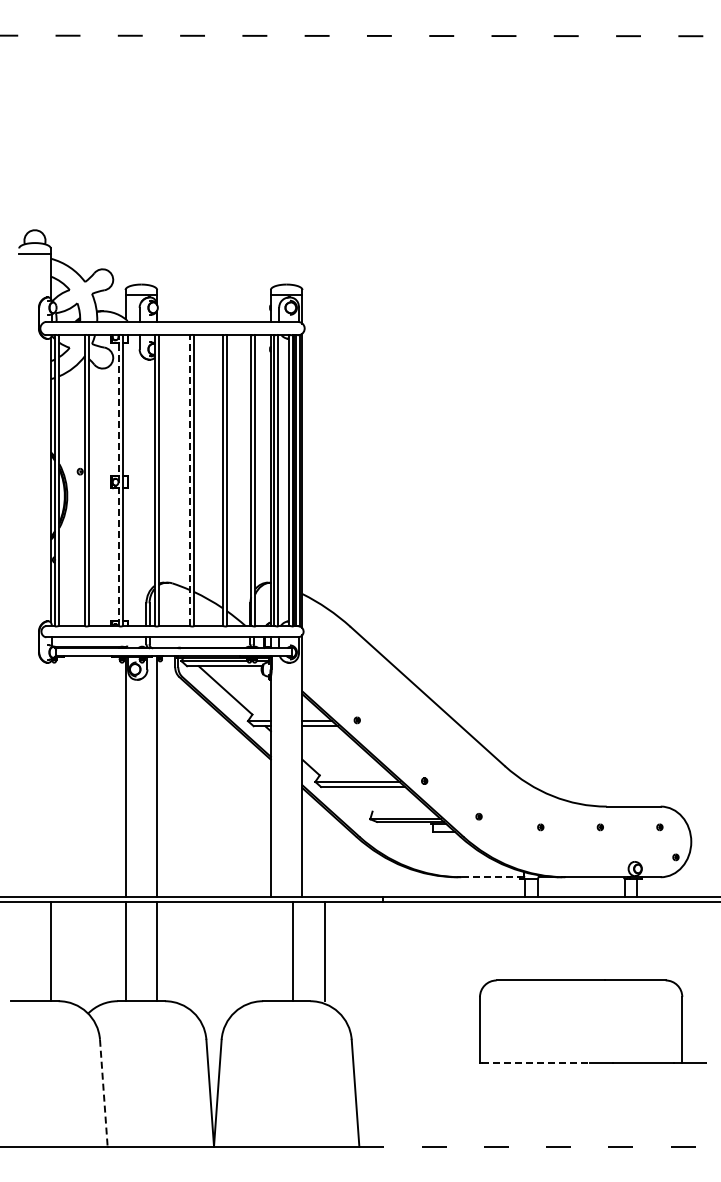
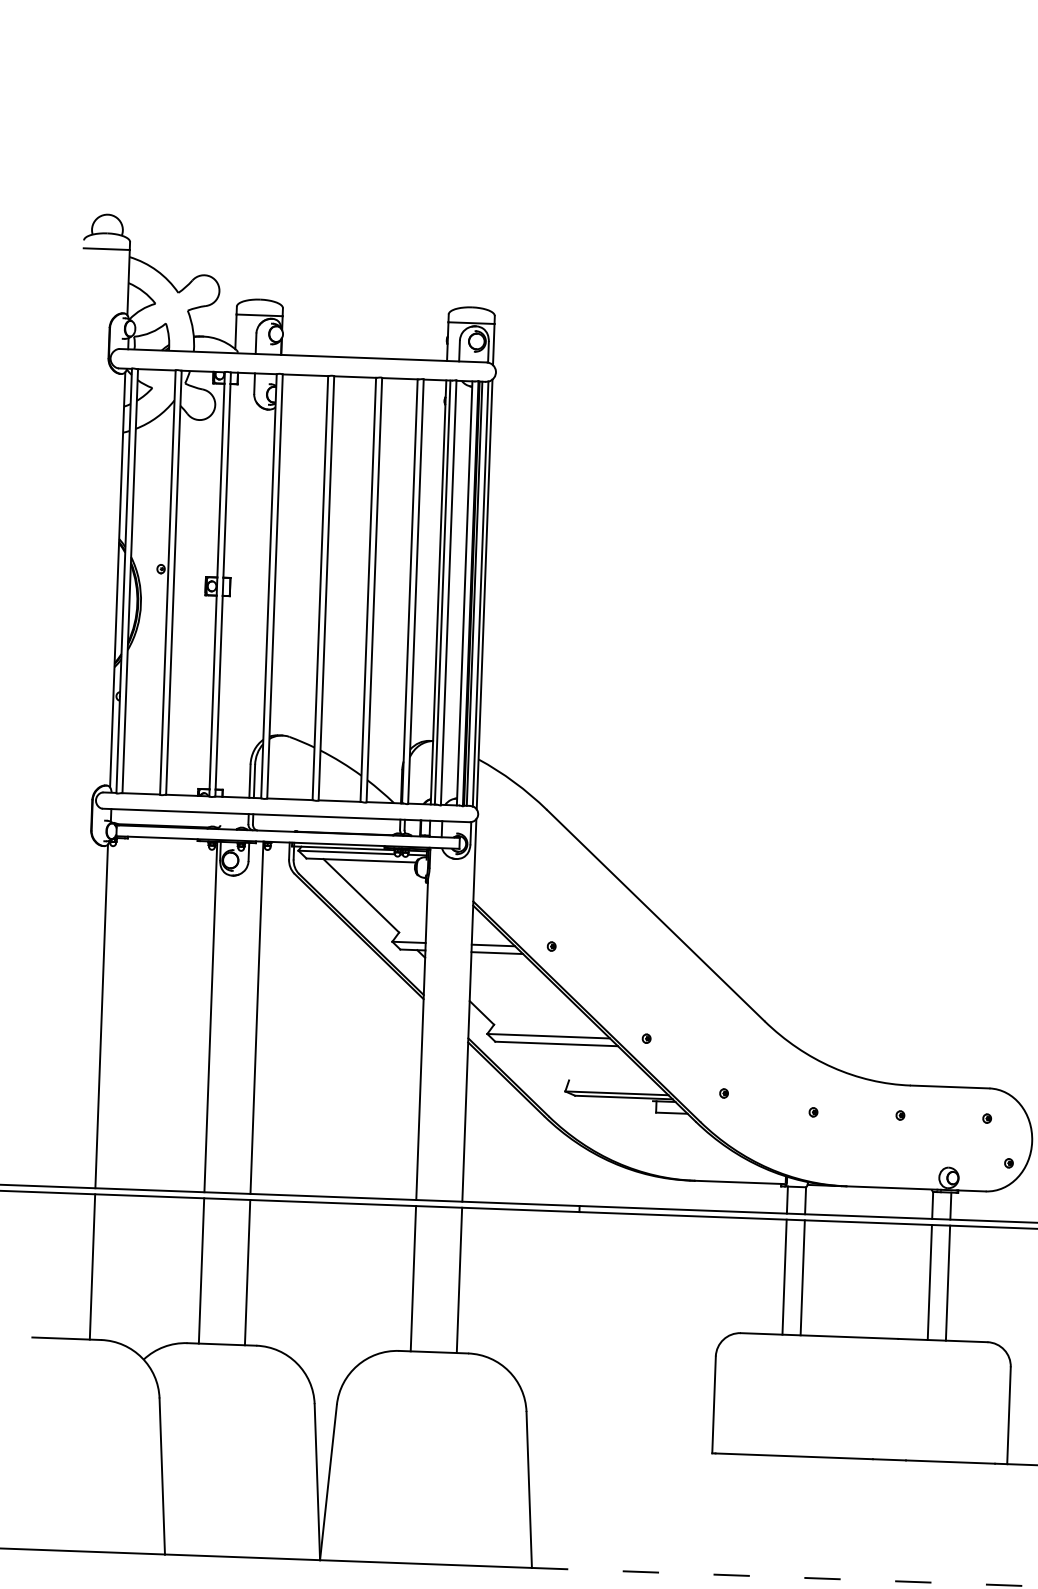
line: (118, 480) -> (216, 584), dashed -> solid
line: (189, 480) -> (319, 587), dashed -> solid
line: (50, 779) -> (101, 1016), added
line: (491, 877) -> (738, 1182), dashed -> solid
line: (525, 940) -> (785, 1276), added
line: (537, 940) -> (802, 1277), added
line: (624, 940) -> (929, 1281), added
line: (637, 940) -> (948, 1282), added
line: (292, 951) -> (412, 1278), moved
line: (325, 951) -> (459, 1280), moved
line: (536, 1063) -> (794, 1456), dashed -> solid
line: (103, 1093) -> (161, 1476), dashed -> solid

